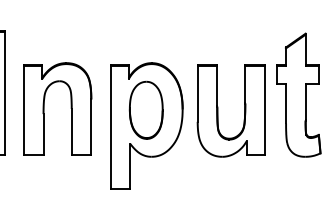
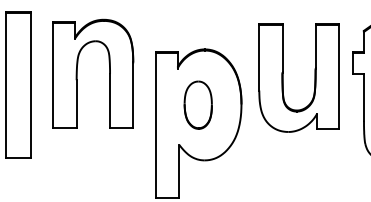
part: (44, 108) -> (77, 73), moved
part: (145, 109) -> (197, 104), size x0.7
part: (218, 110) -> (283, 77), moved

